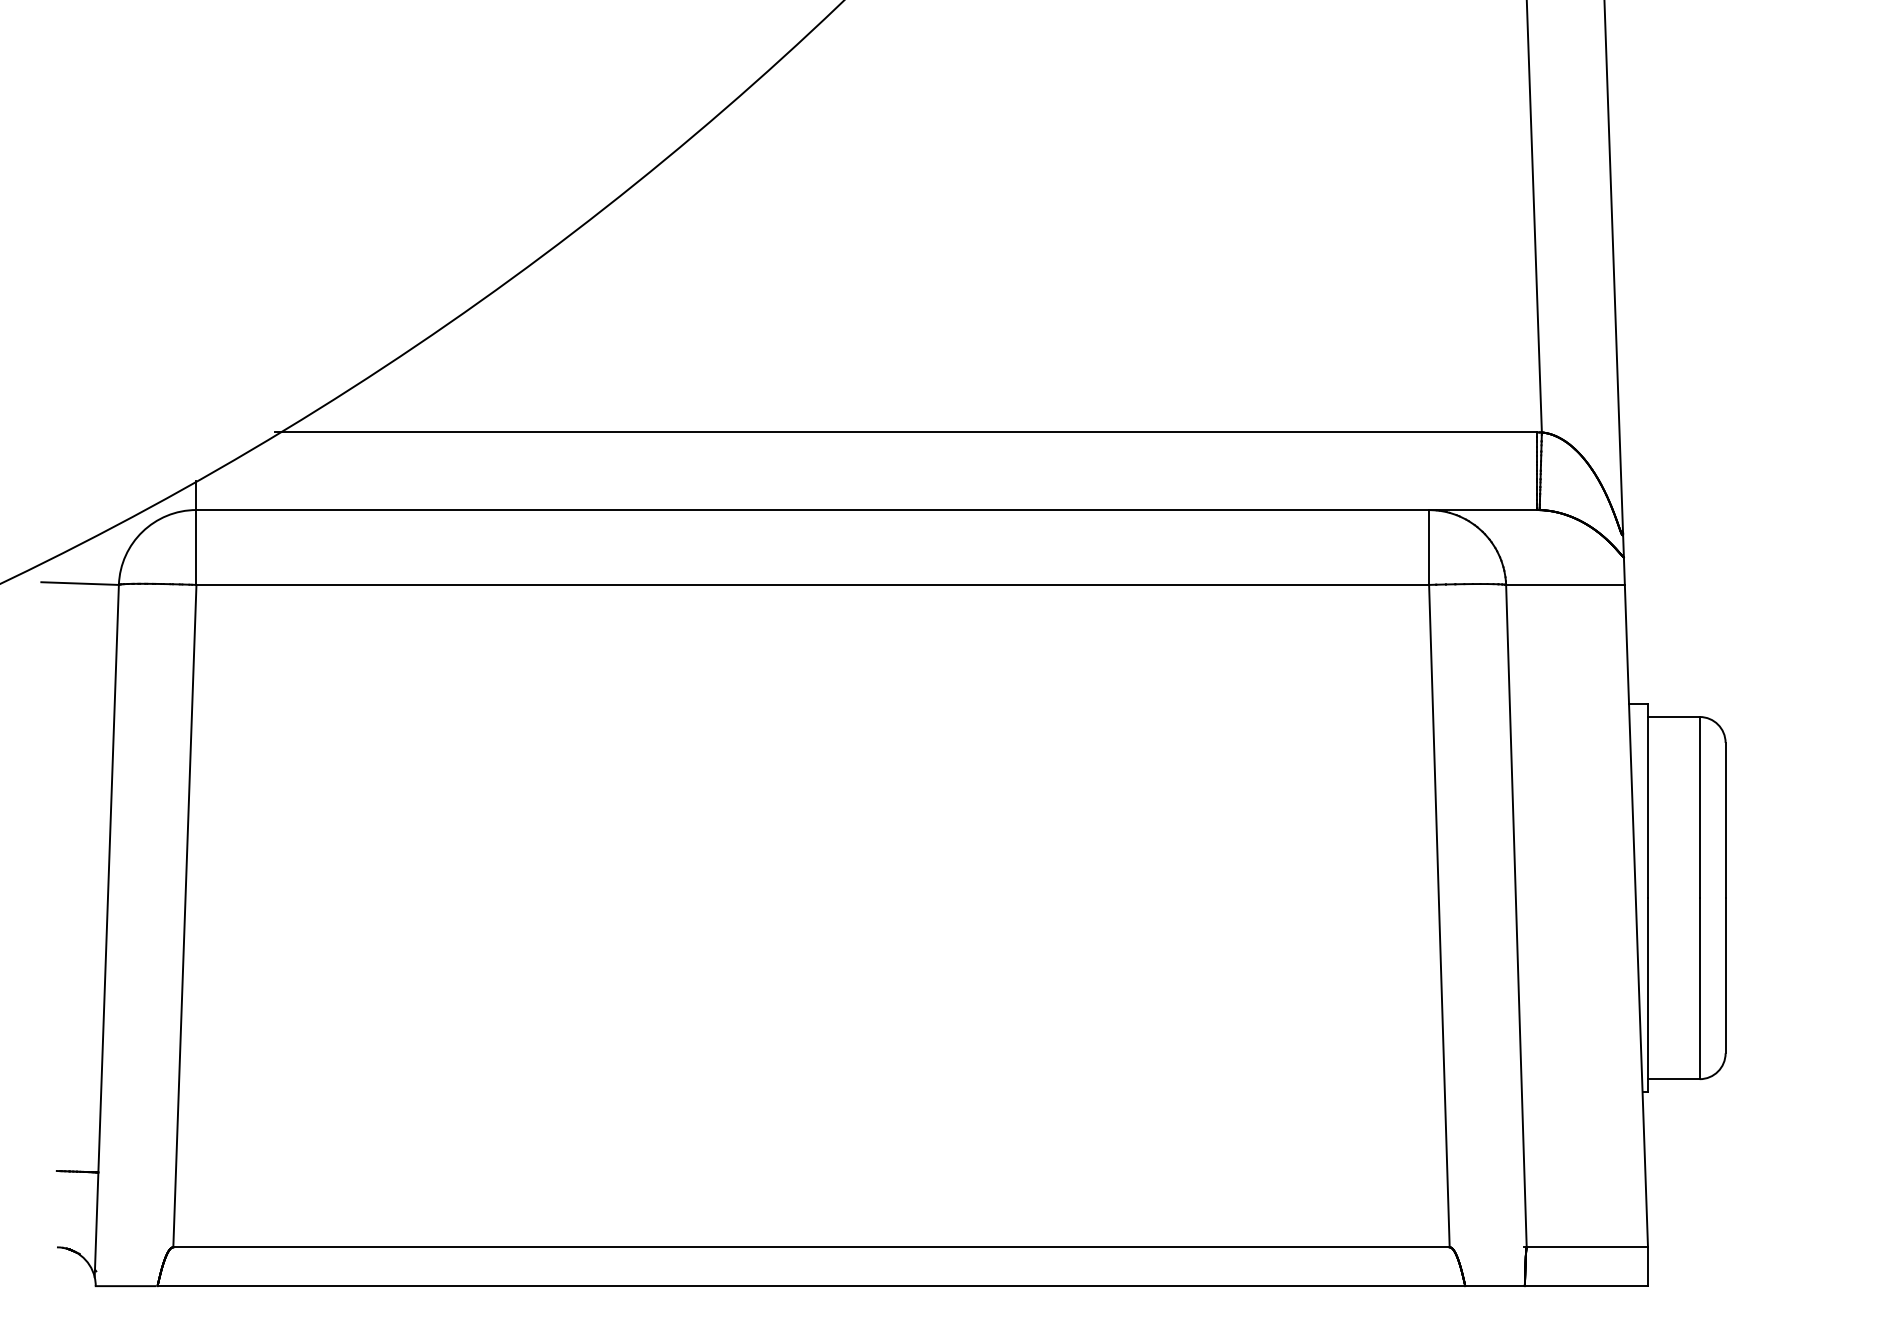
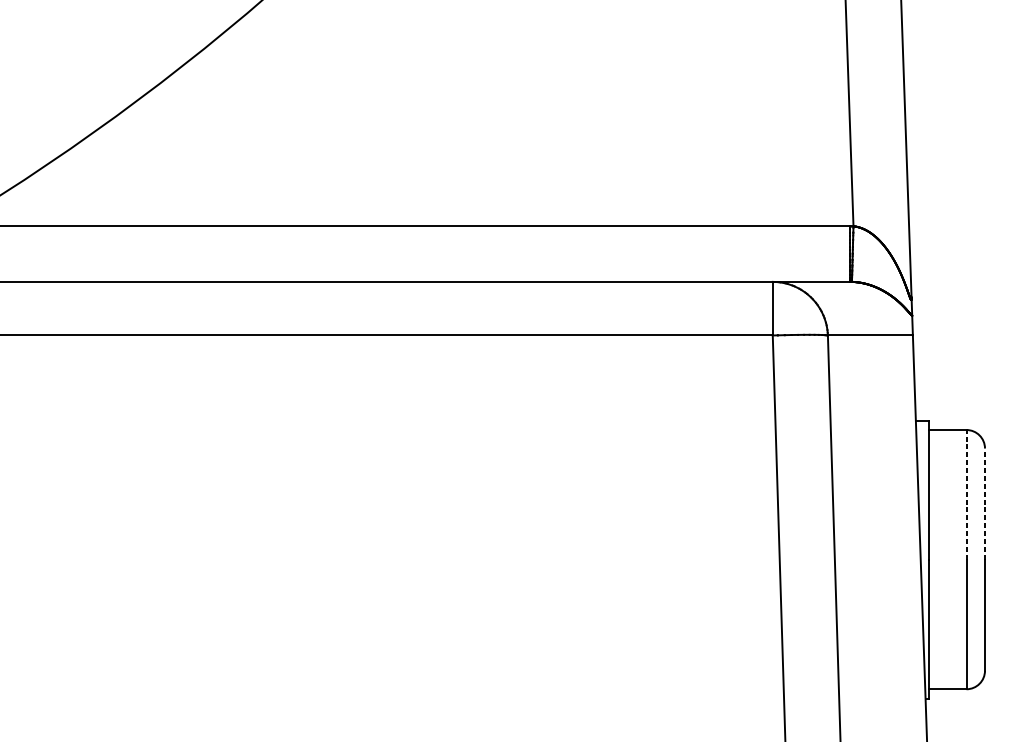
line: (1699, 807) -> (966, 494), solid -> dashed
line: (1725, 820) -> (984, 504), solid -> dashed

